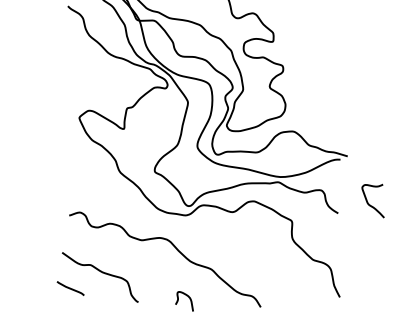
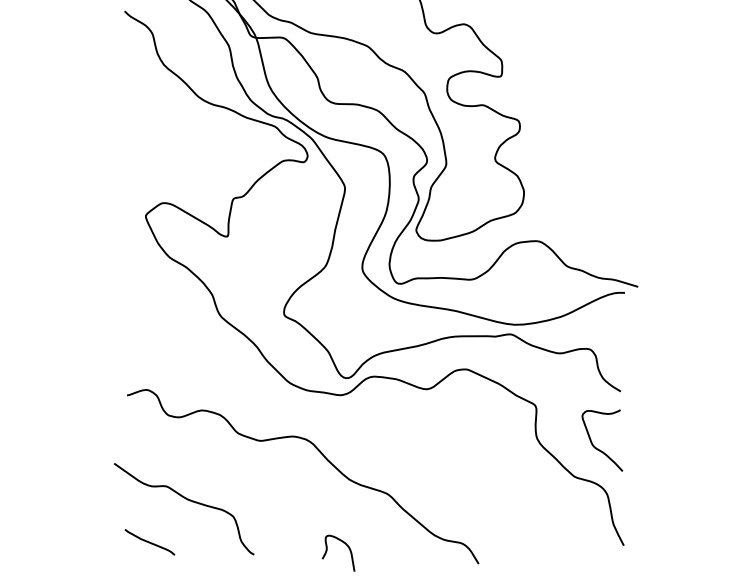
curve: (369, 203) -> (595, 444), moved
line: (70, 288) -> (149, 542), moved

